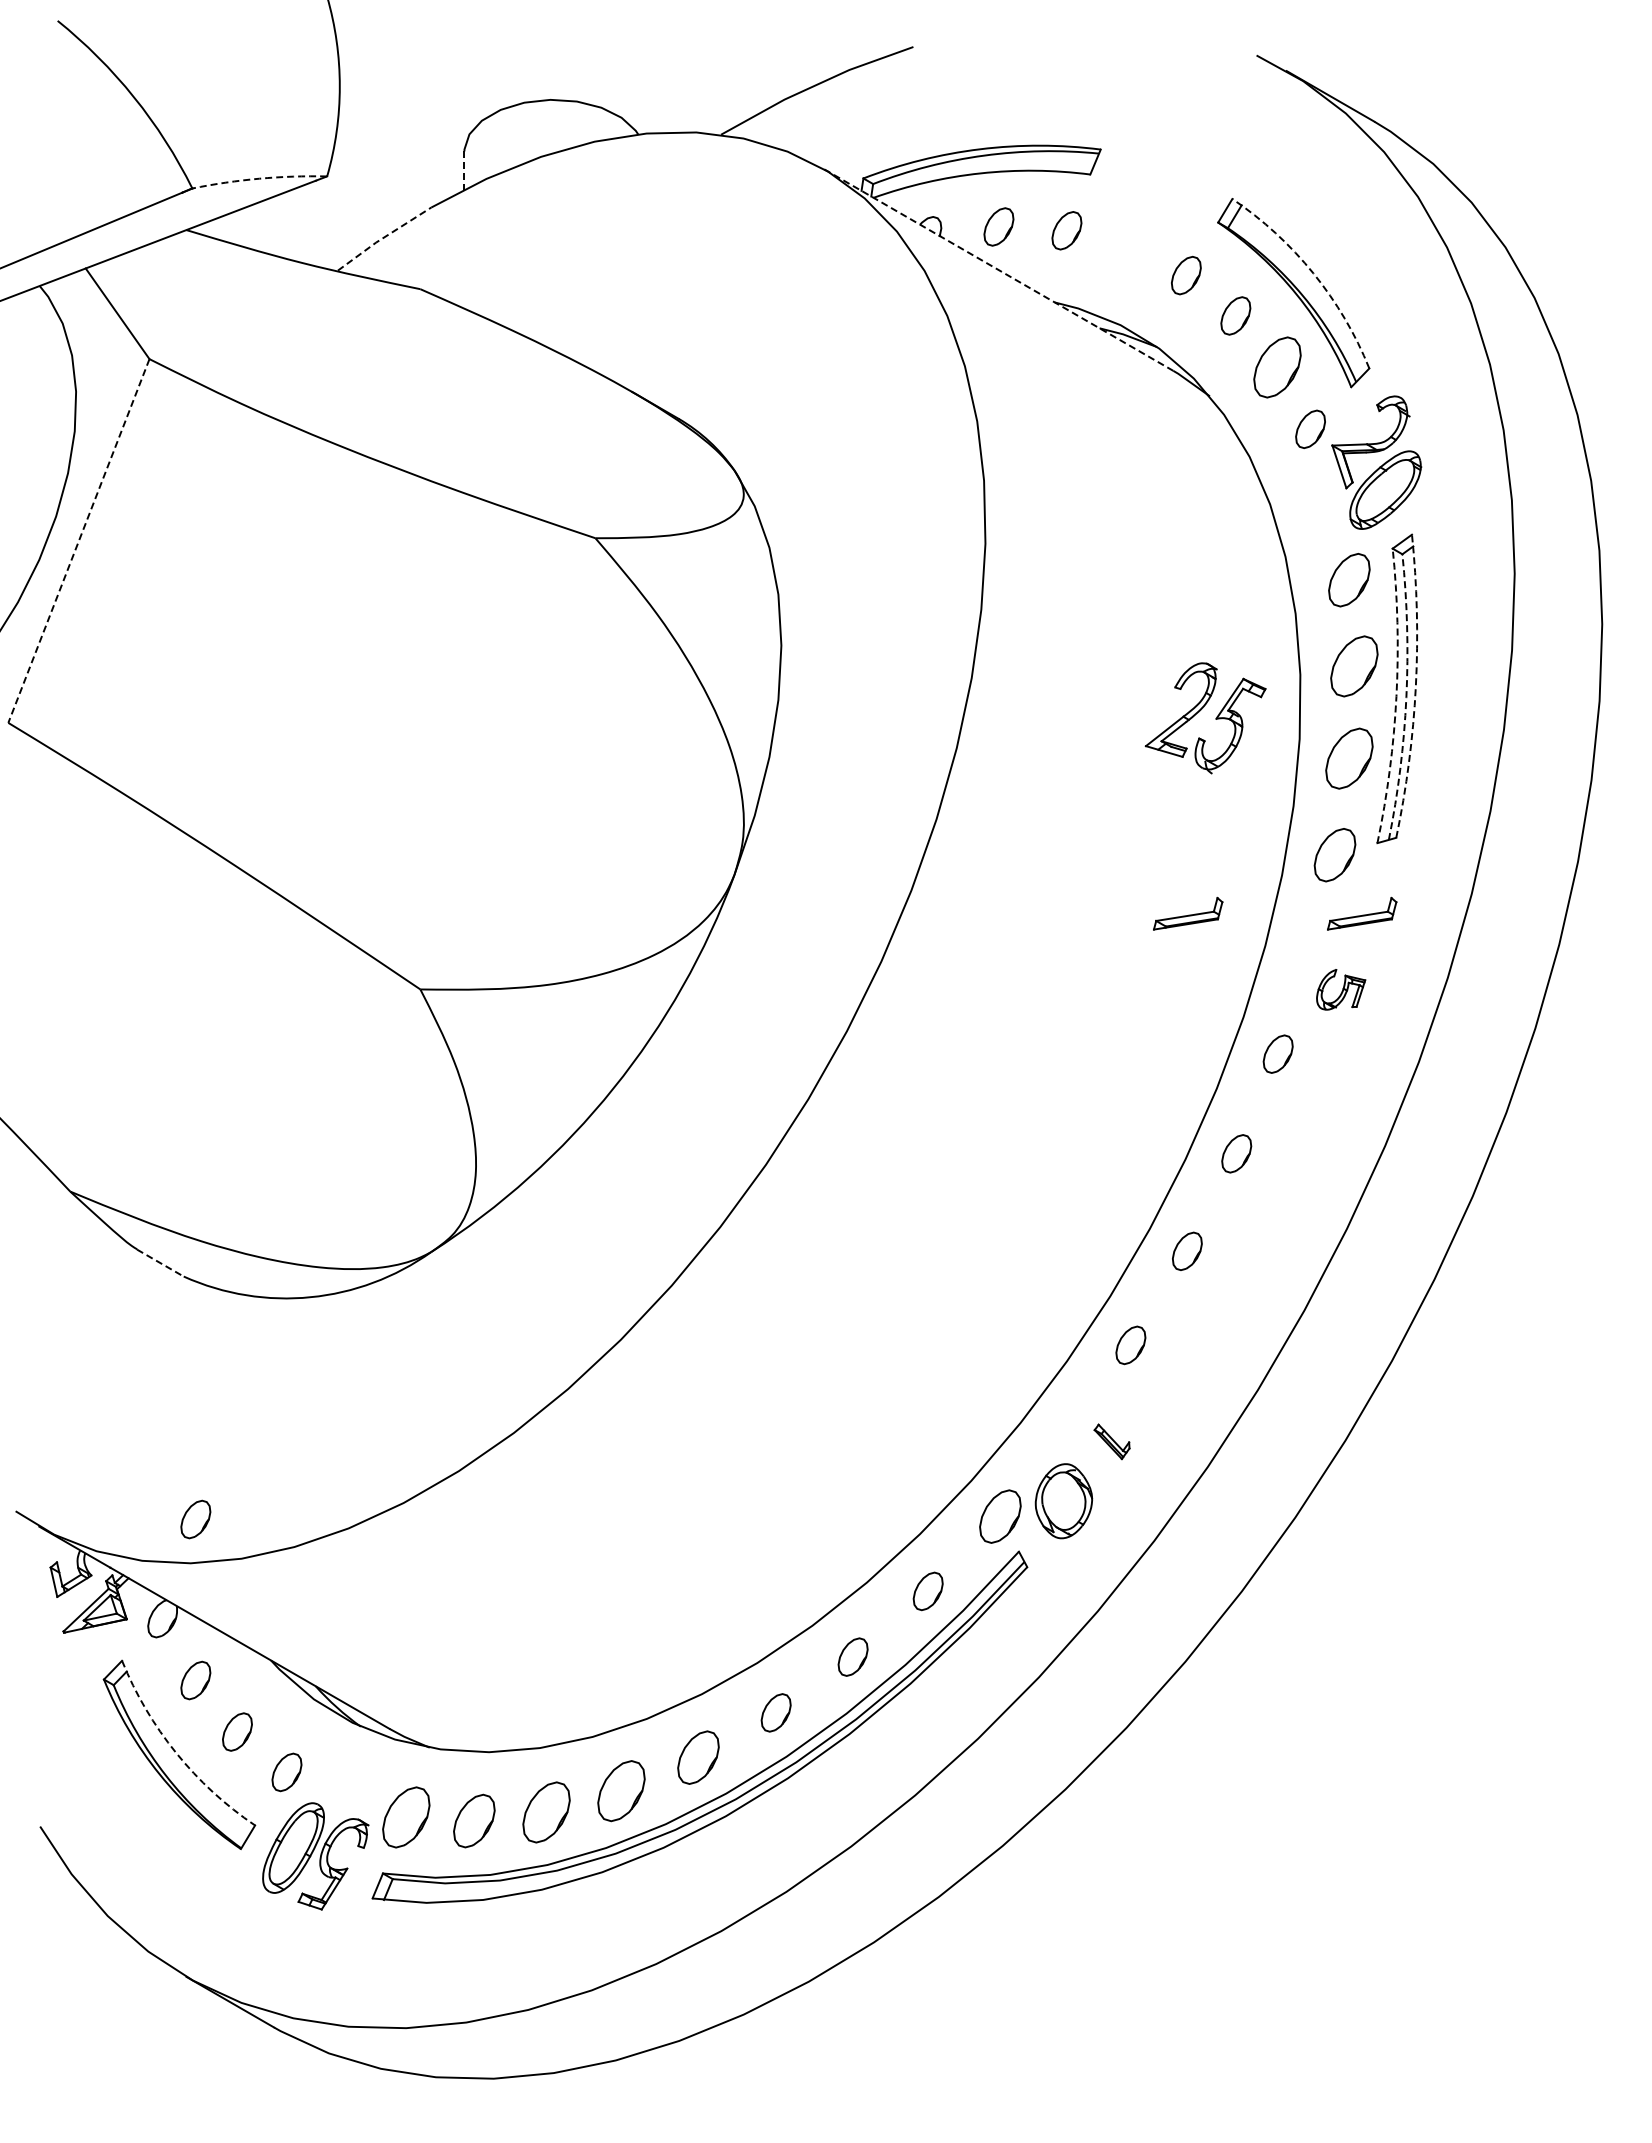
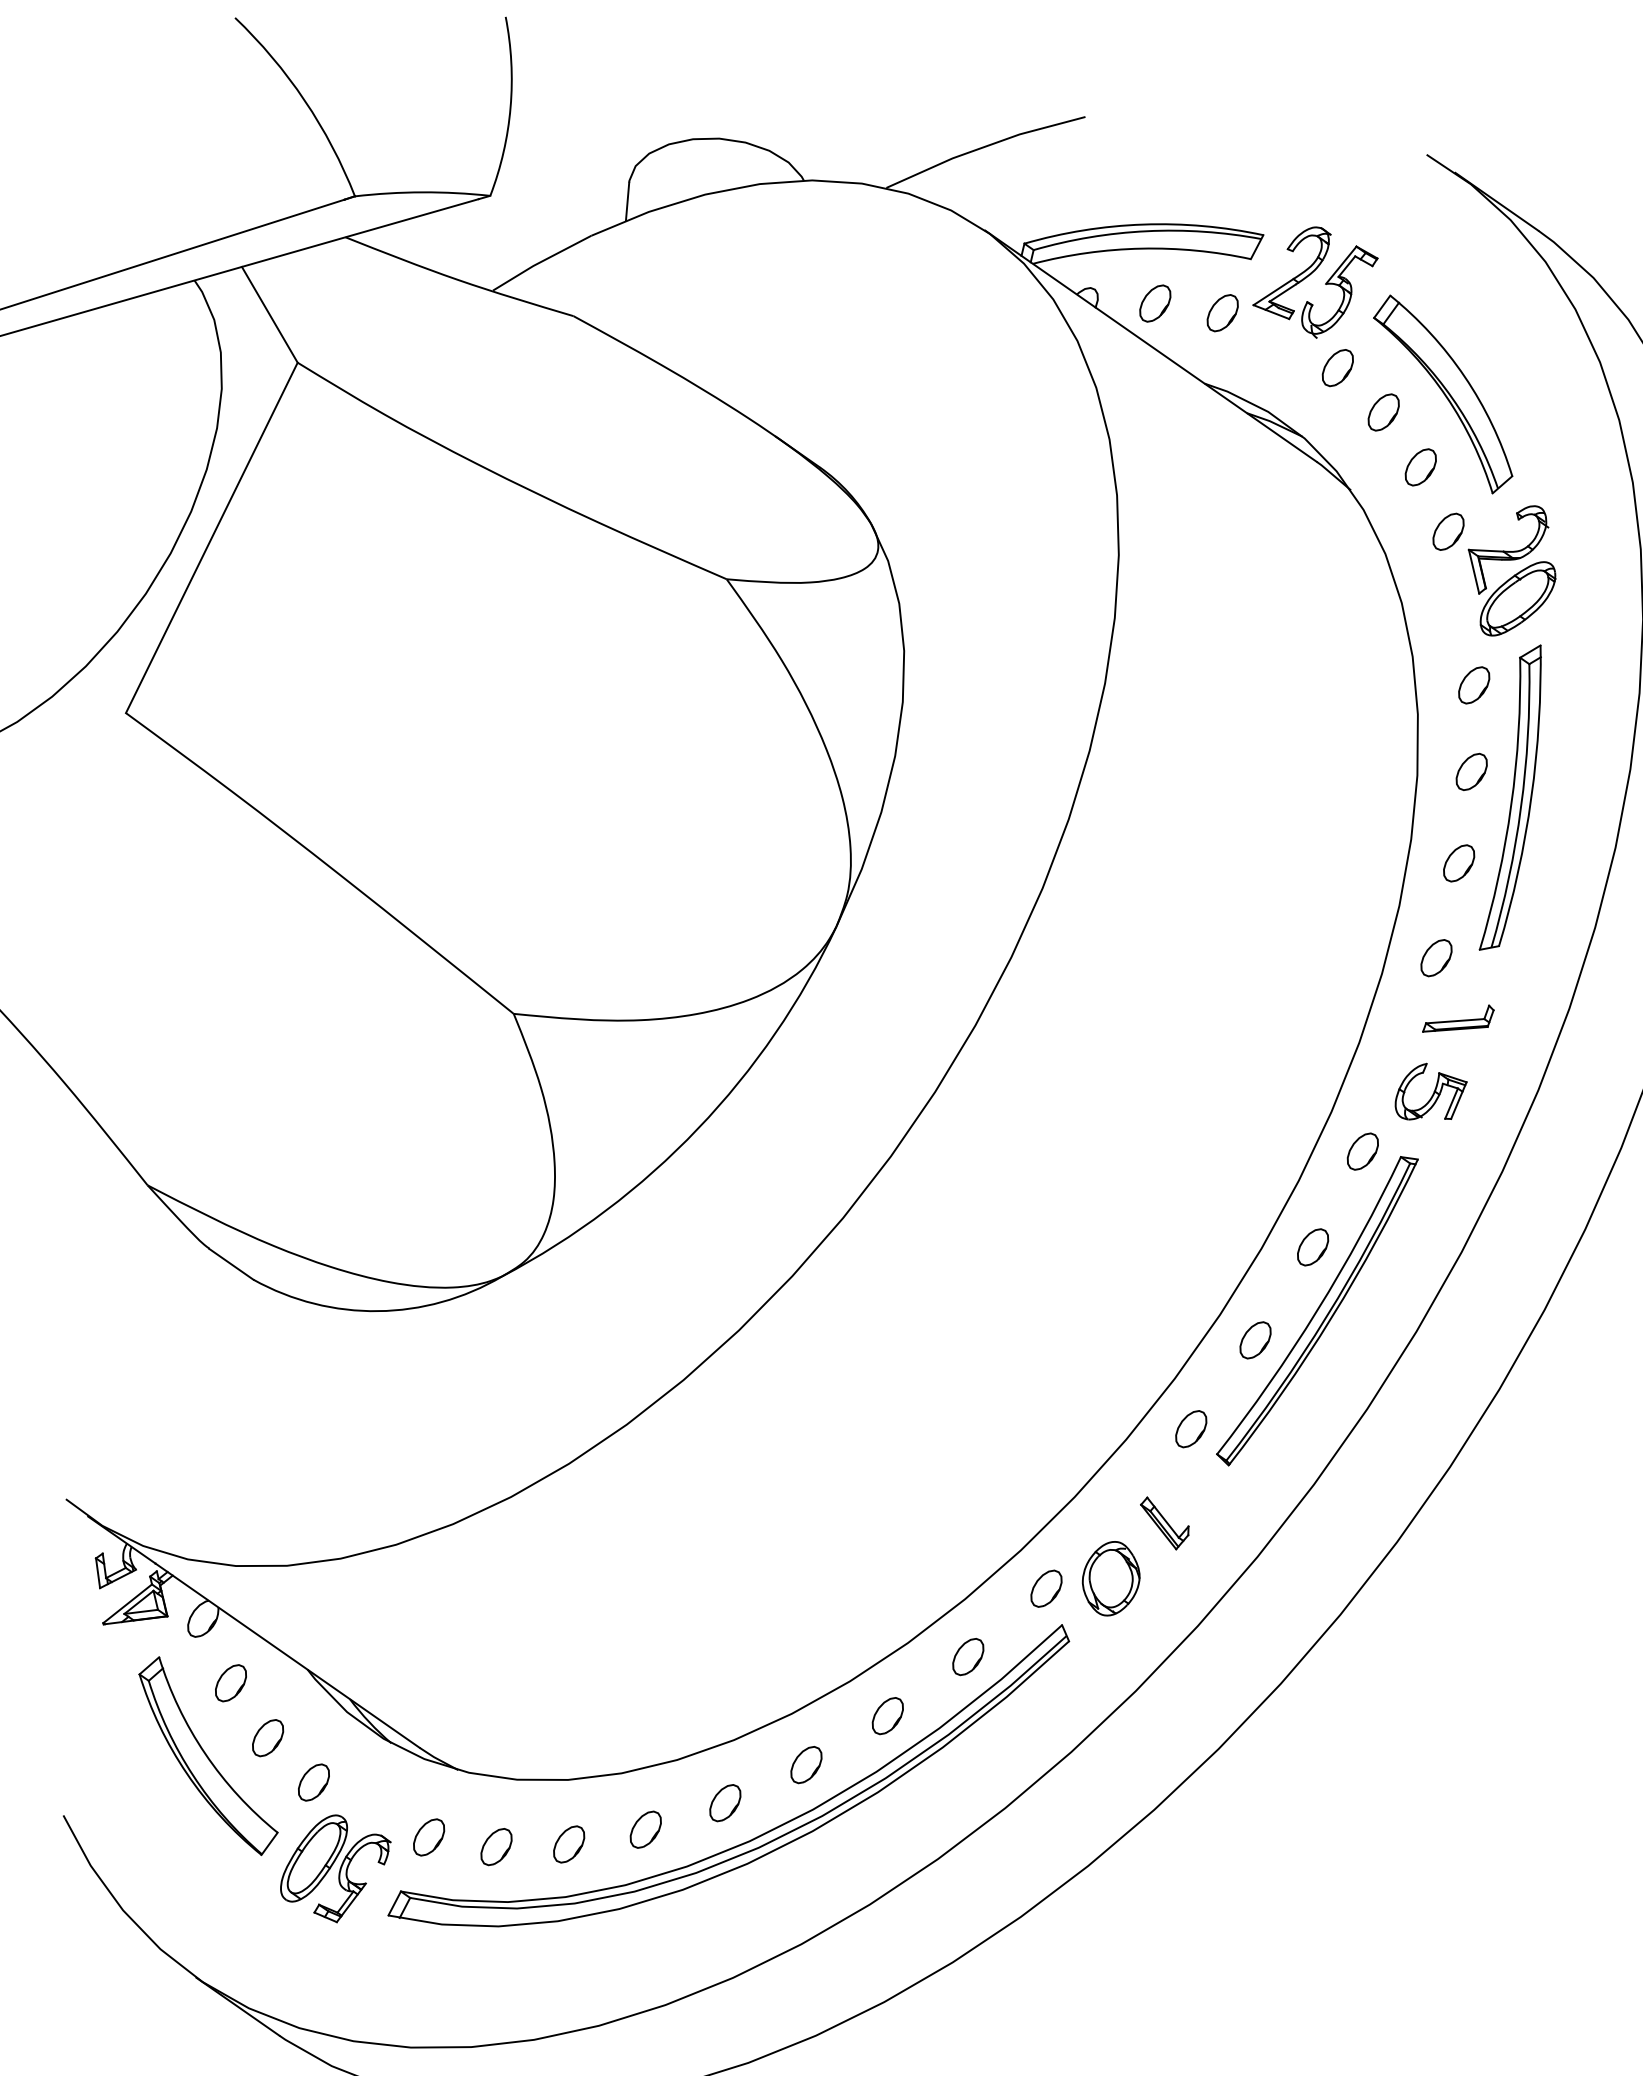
line: (464, 171) -> (627, 202), dashed -> solid
arc: (259, 178) -> (422, 192), dashed -> solid
line: (383, 237) -> (541, 261), dashed -> solid
line: (997, 269) -> (1150, 345), dashed -> solid
arc: (1313, 273) -> (1464, 376), dashed -> solid
part: (1277, 367) -> (1420, 467), size x0.62
line: (78, 541) -> (211, 538), dashed -> solid
part: (1348, 579) -> (1473, 684), size x0.71
part: (1353, 666) -> (1471, 771), size x0.62
arc: (1415, 686) -> (1531, 797), dashed -> solid
arc: (1396, 696) -> (1511, 805), dashed -> solid
arc: (1406, 697) -> (1521, 807), dashed -> solid
part: (1199, 712) -> (1309, 276), moved
part: (1349, 758) -> (1459, 863), size x0.62
part: (1334, 854) -> (1436, 957), size x0.71
part: (1188, 913) -> (1285, 1003), removed
part: (1340, 989) -> (1430, 1092), size x1.43
part: (1245, 1217) -> (1316, 1311), added
line: (160, 1263) -> (231, 1264), dashed -> solid
part: (1111, 1441) -> (1163, 1523), size x1.43
part: (999, 1516) -> (1045, 1588), size x0.71
part: (195, 1519) -> (244, 1522), removed
arc: (176, 1753) -> (205, 1754), dashed -> solid
part: (698, 1757) -> (725, 1802), size x0.71
part: (621, 1790) -> (645, 1829), size x0.62
part: (546, 1811) -> (569, 1843), size x0.62
part: (406, 1816) -> (429, 1836), size x0.62
part: (474, 1820) -> (496, 1846), size x0.71

